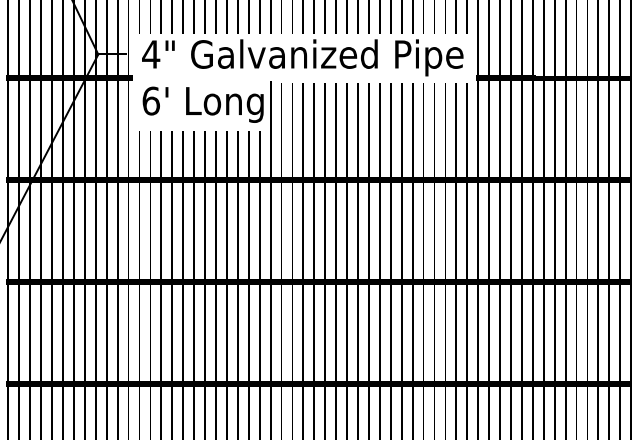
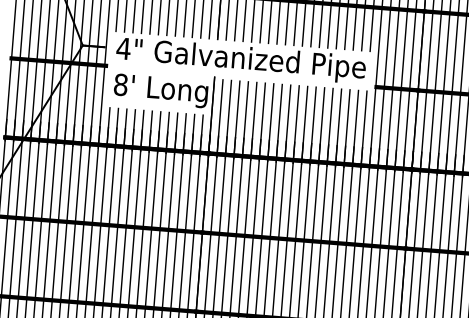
text: (150, 100) -> (120, 84), 6' -> 8'

